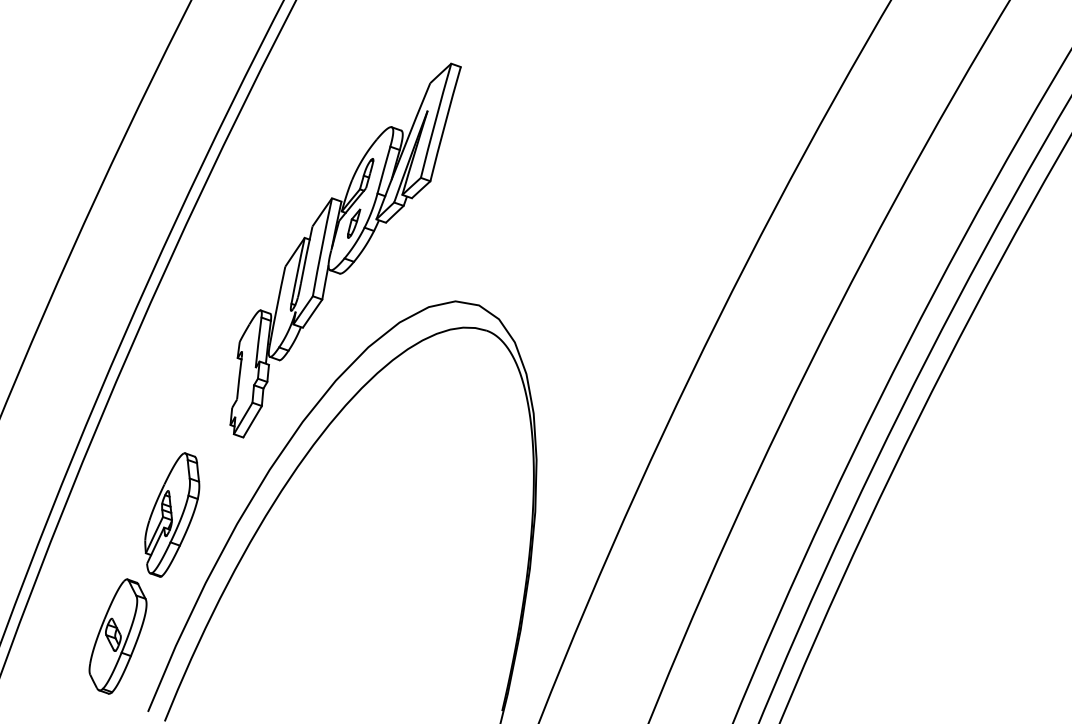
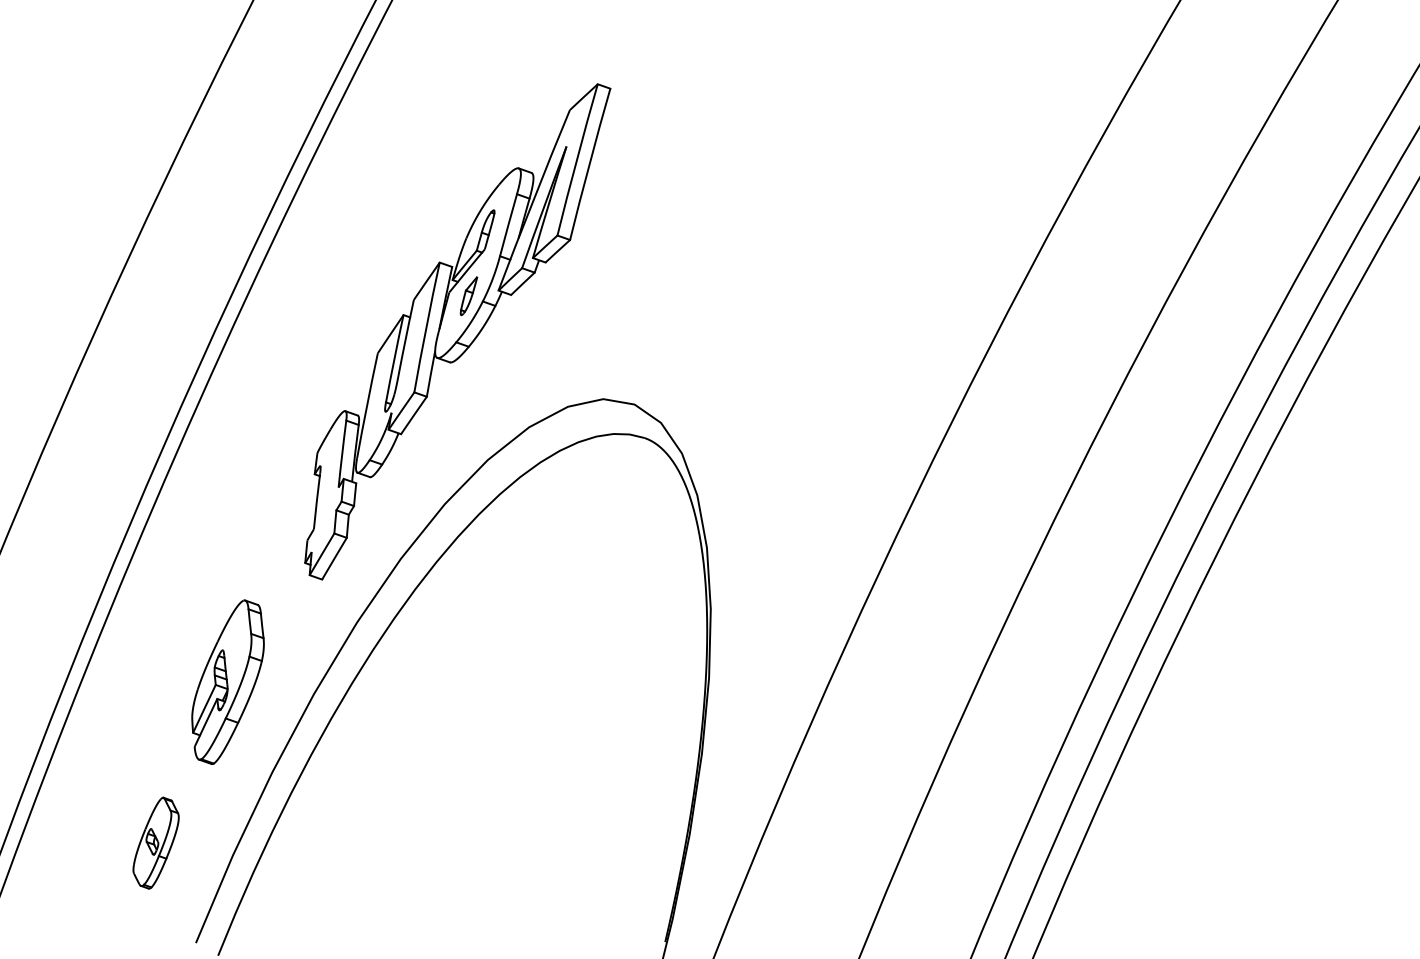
part: (117, 635) -> (155, 842), size x0.6

